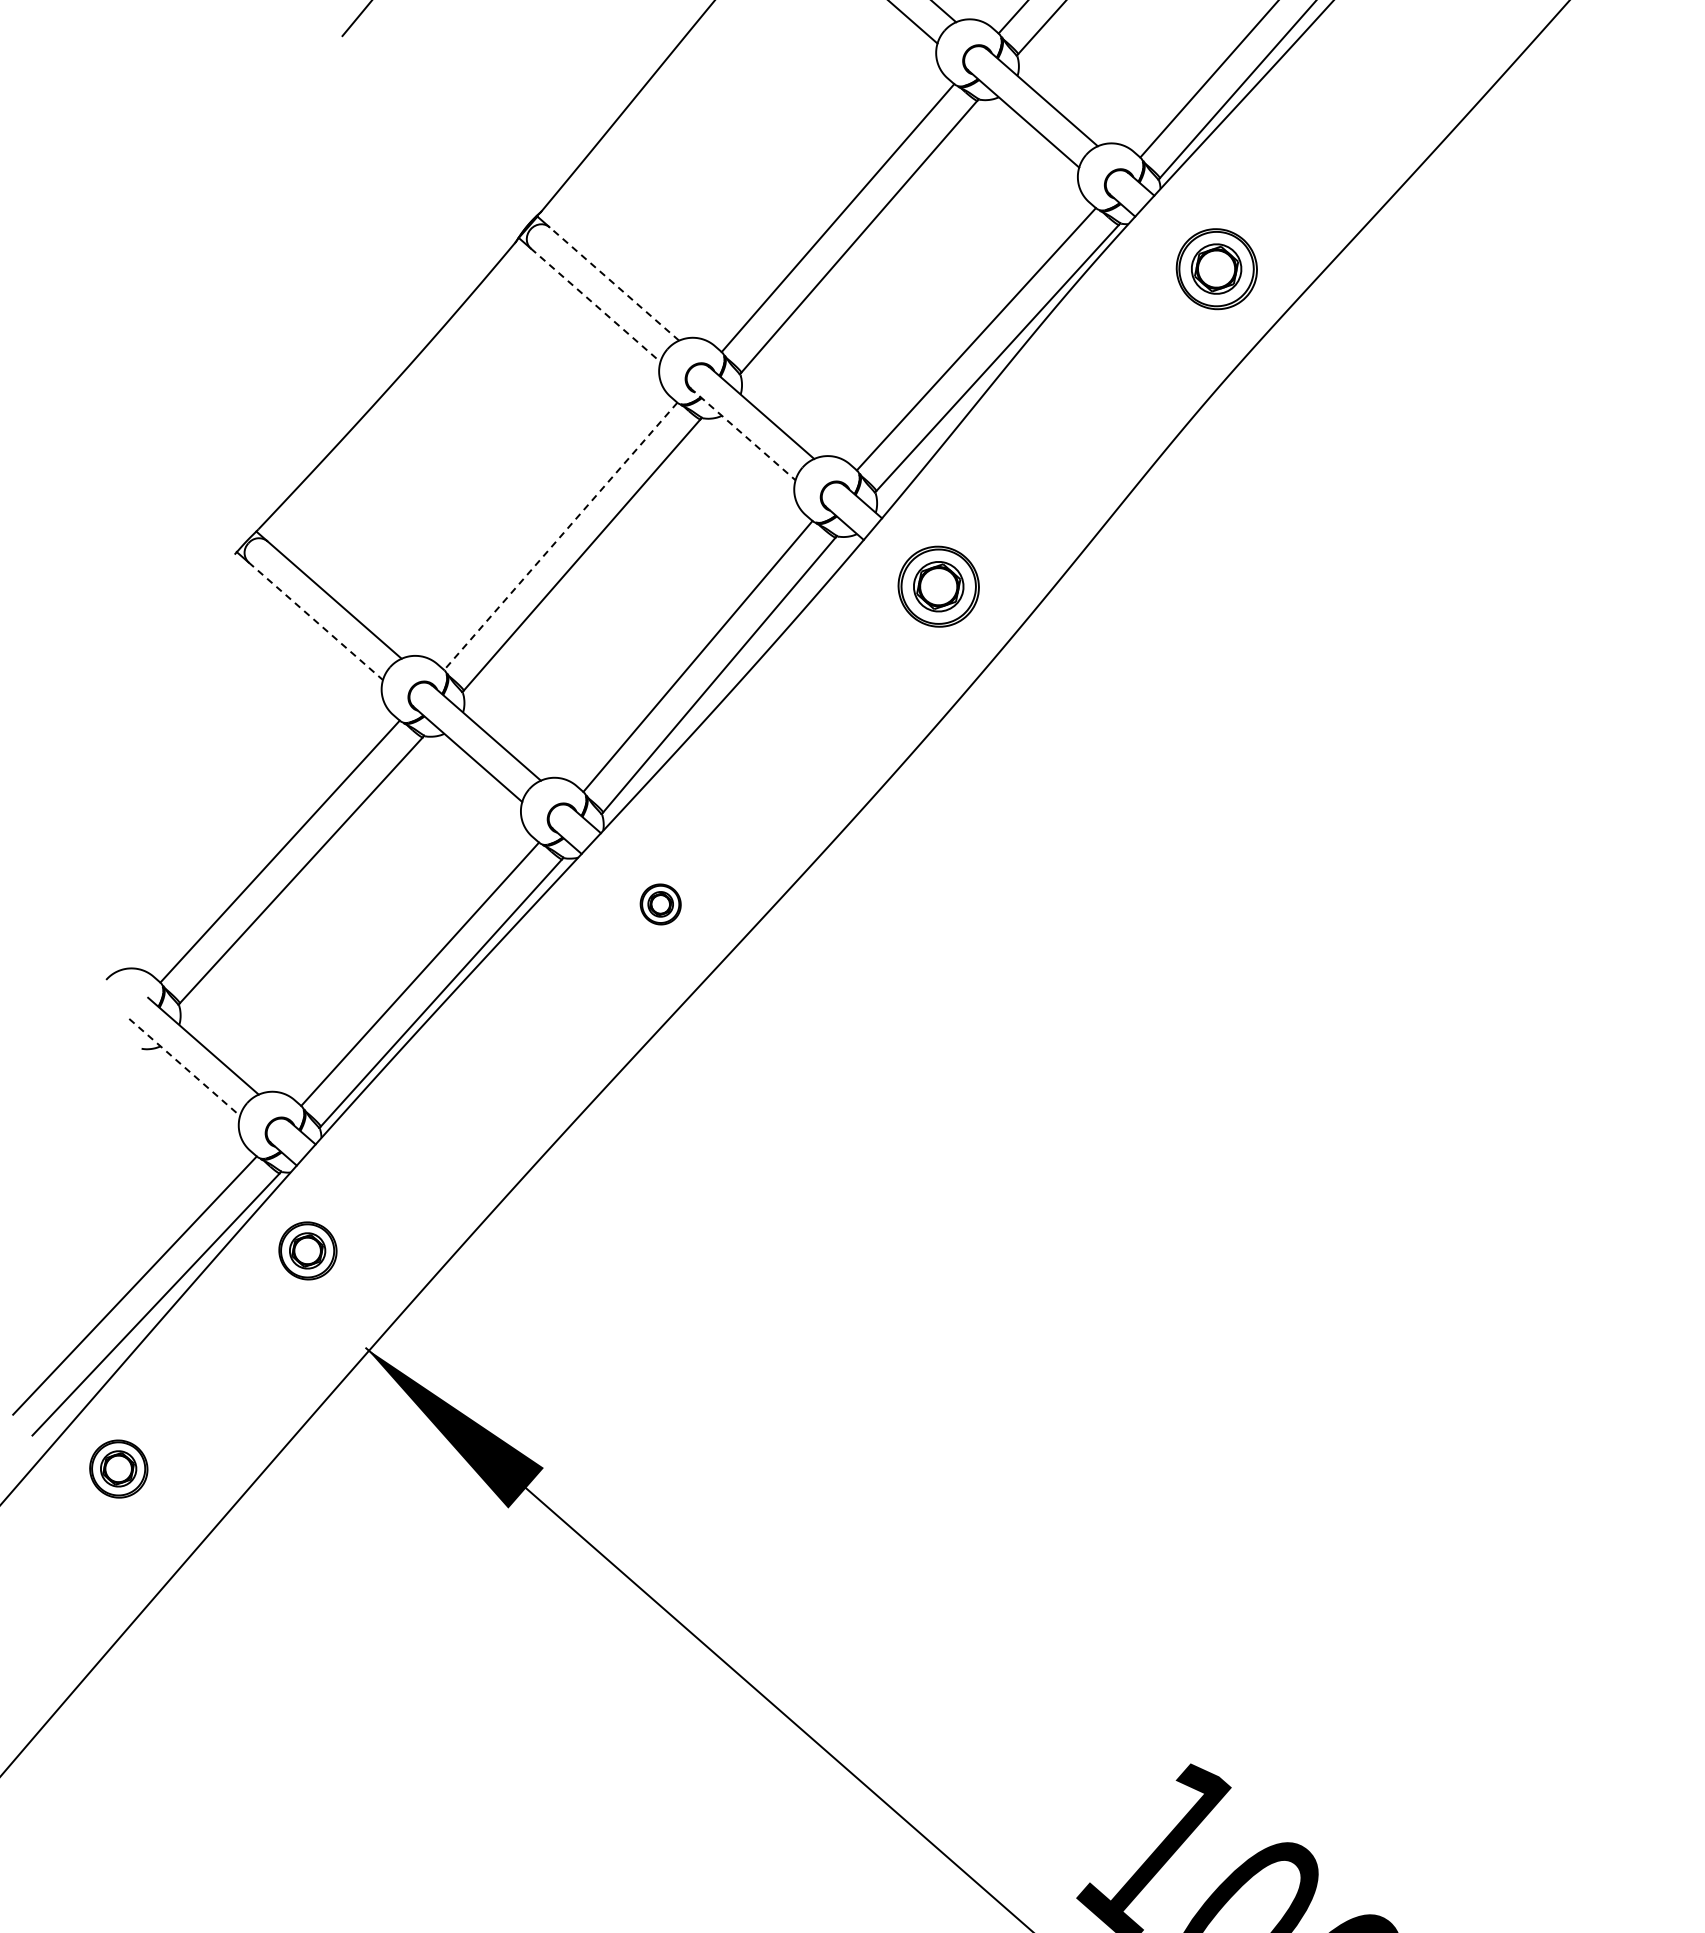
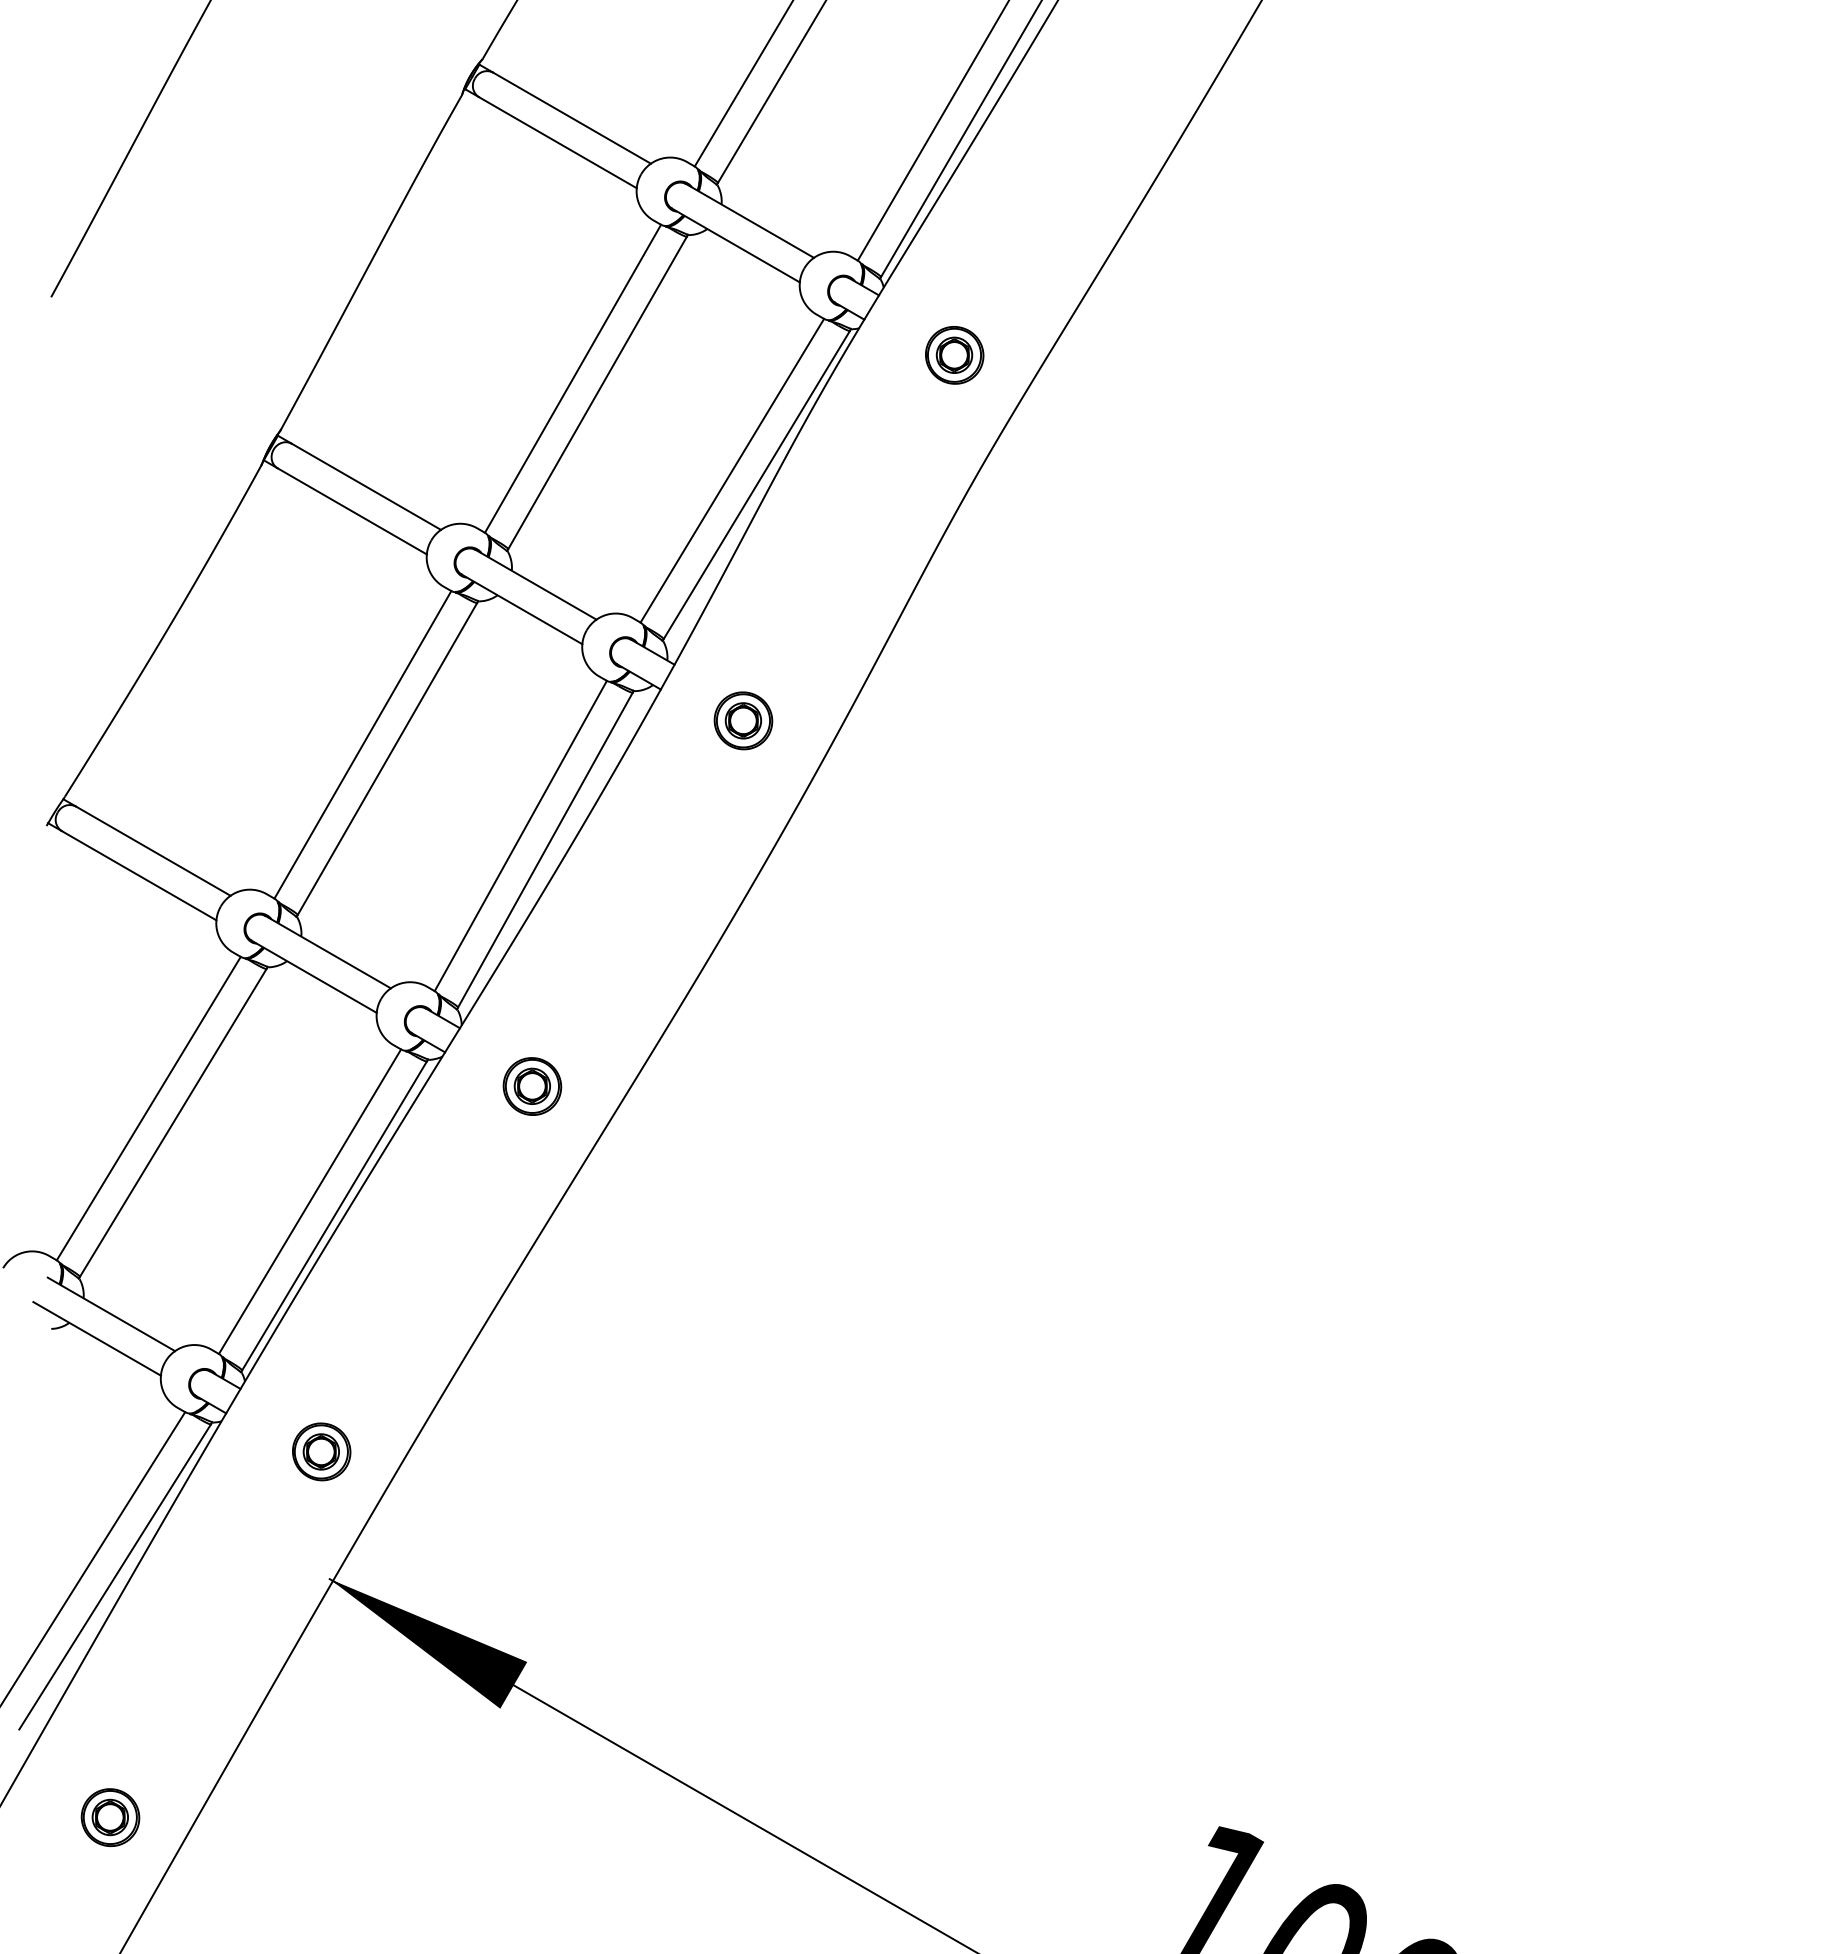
part: (1216, 269) -> (954, 355), size x0.71
line: (613, 283) -> (365, 486), dashed -> solid
line: (595, 305) -> (352, 511), dashed -> solid
line: (743, 434) -> (522, 609), dashed -> solid
line: (560, 536) -> (362, 745), dashed -> solid
part: (938, 586) -> (743, 720), size x0.71
line: (316, 621) -> (139, 875), dashed -> solid
part: (660, 904) -> (532, 1086), size x1.43
line: (185, 1067) -> (97, 1338), dashed -> solid
part: (307, 1250) -> (321, 1451), moved
part: (118, 1468) -> (110, 1817), moved

